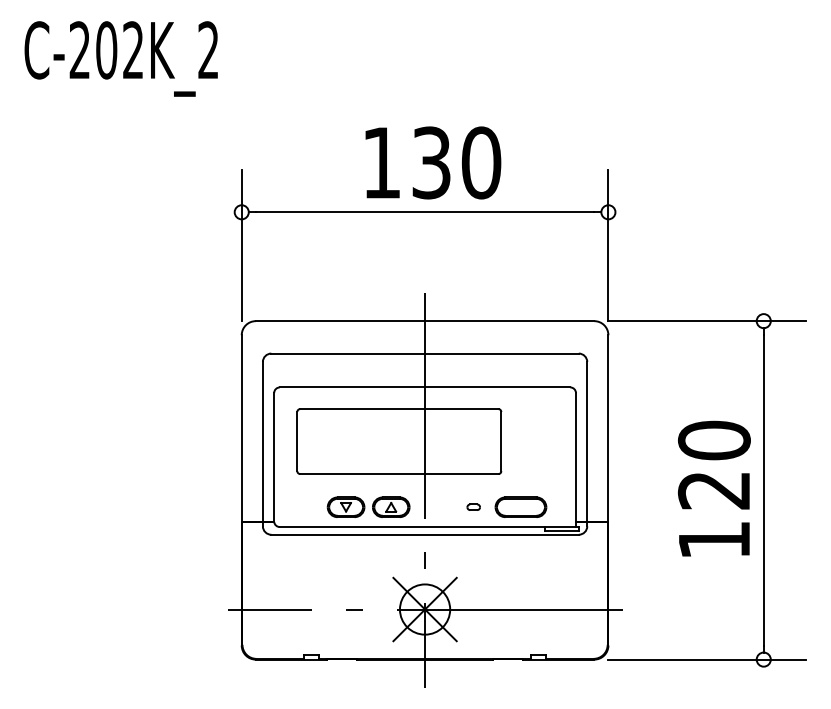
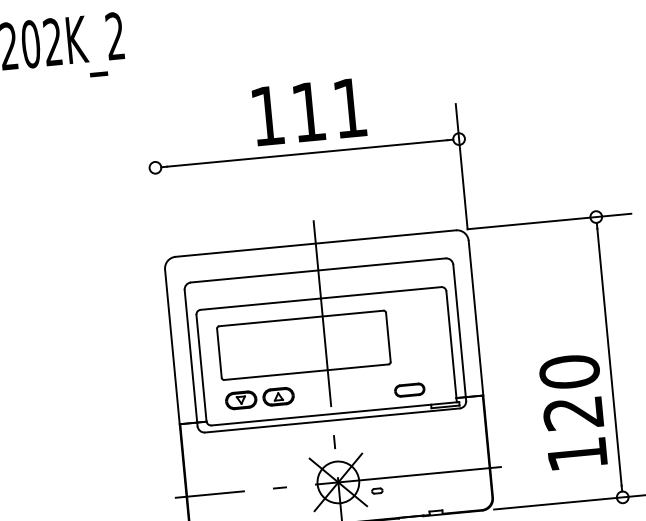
text: (456, 162) -> (329, 109), 130 -> 111
line: (241, 245) -> (157, 195), removed
text: (714, 488) -> (573, 411), moved
part: (368, 506) -> (259, 397), moved
part: (473, 506) -> (377, 490), moved
part: (520, 506) -> (409, 389), size x0.7

